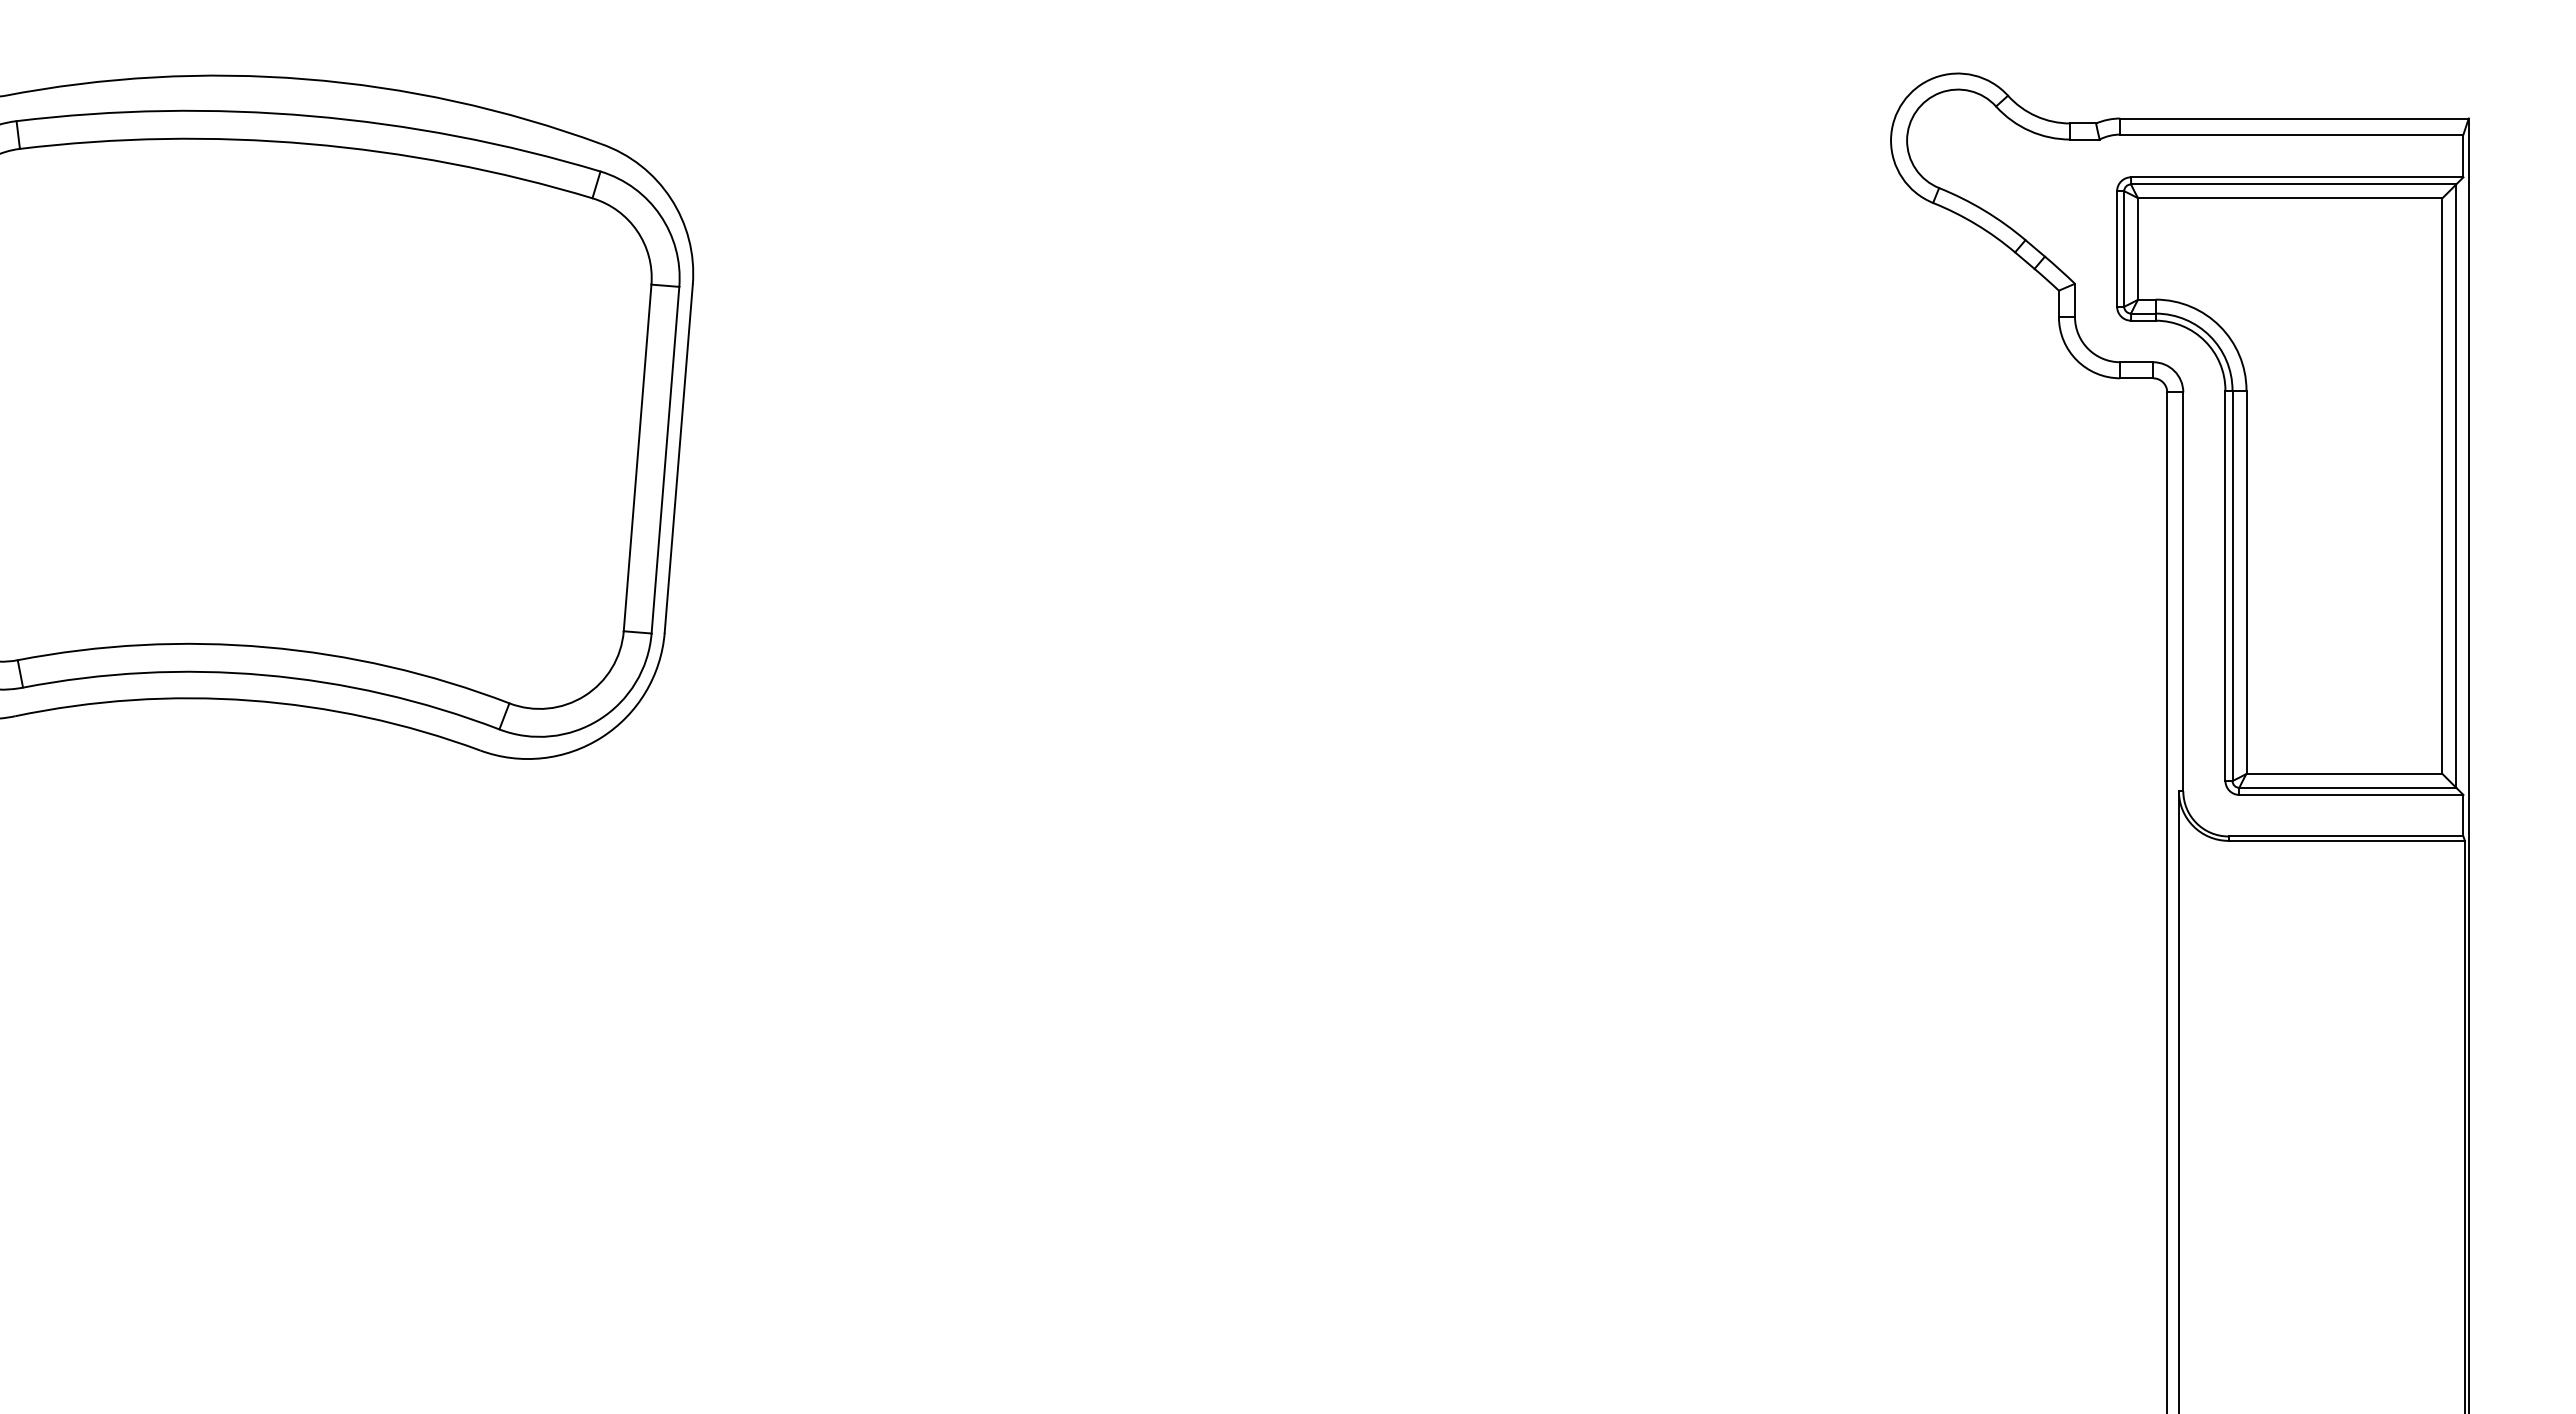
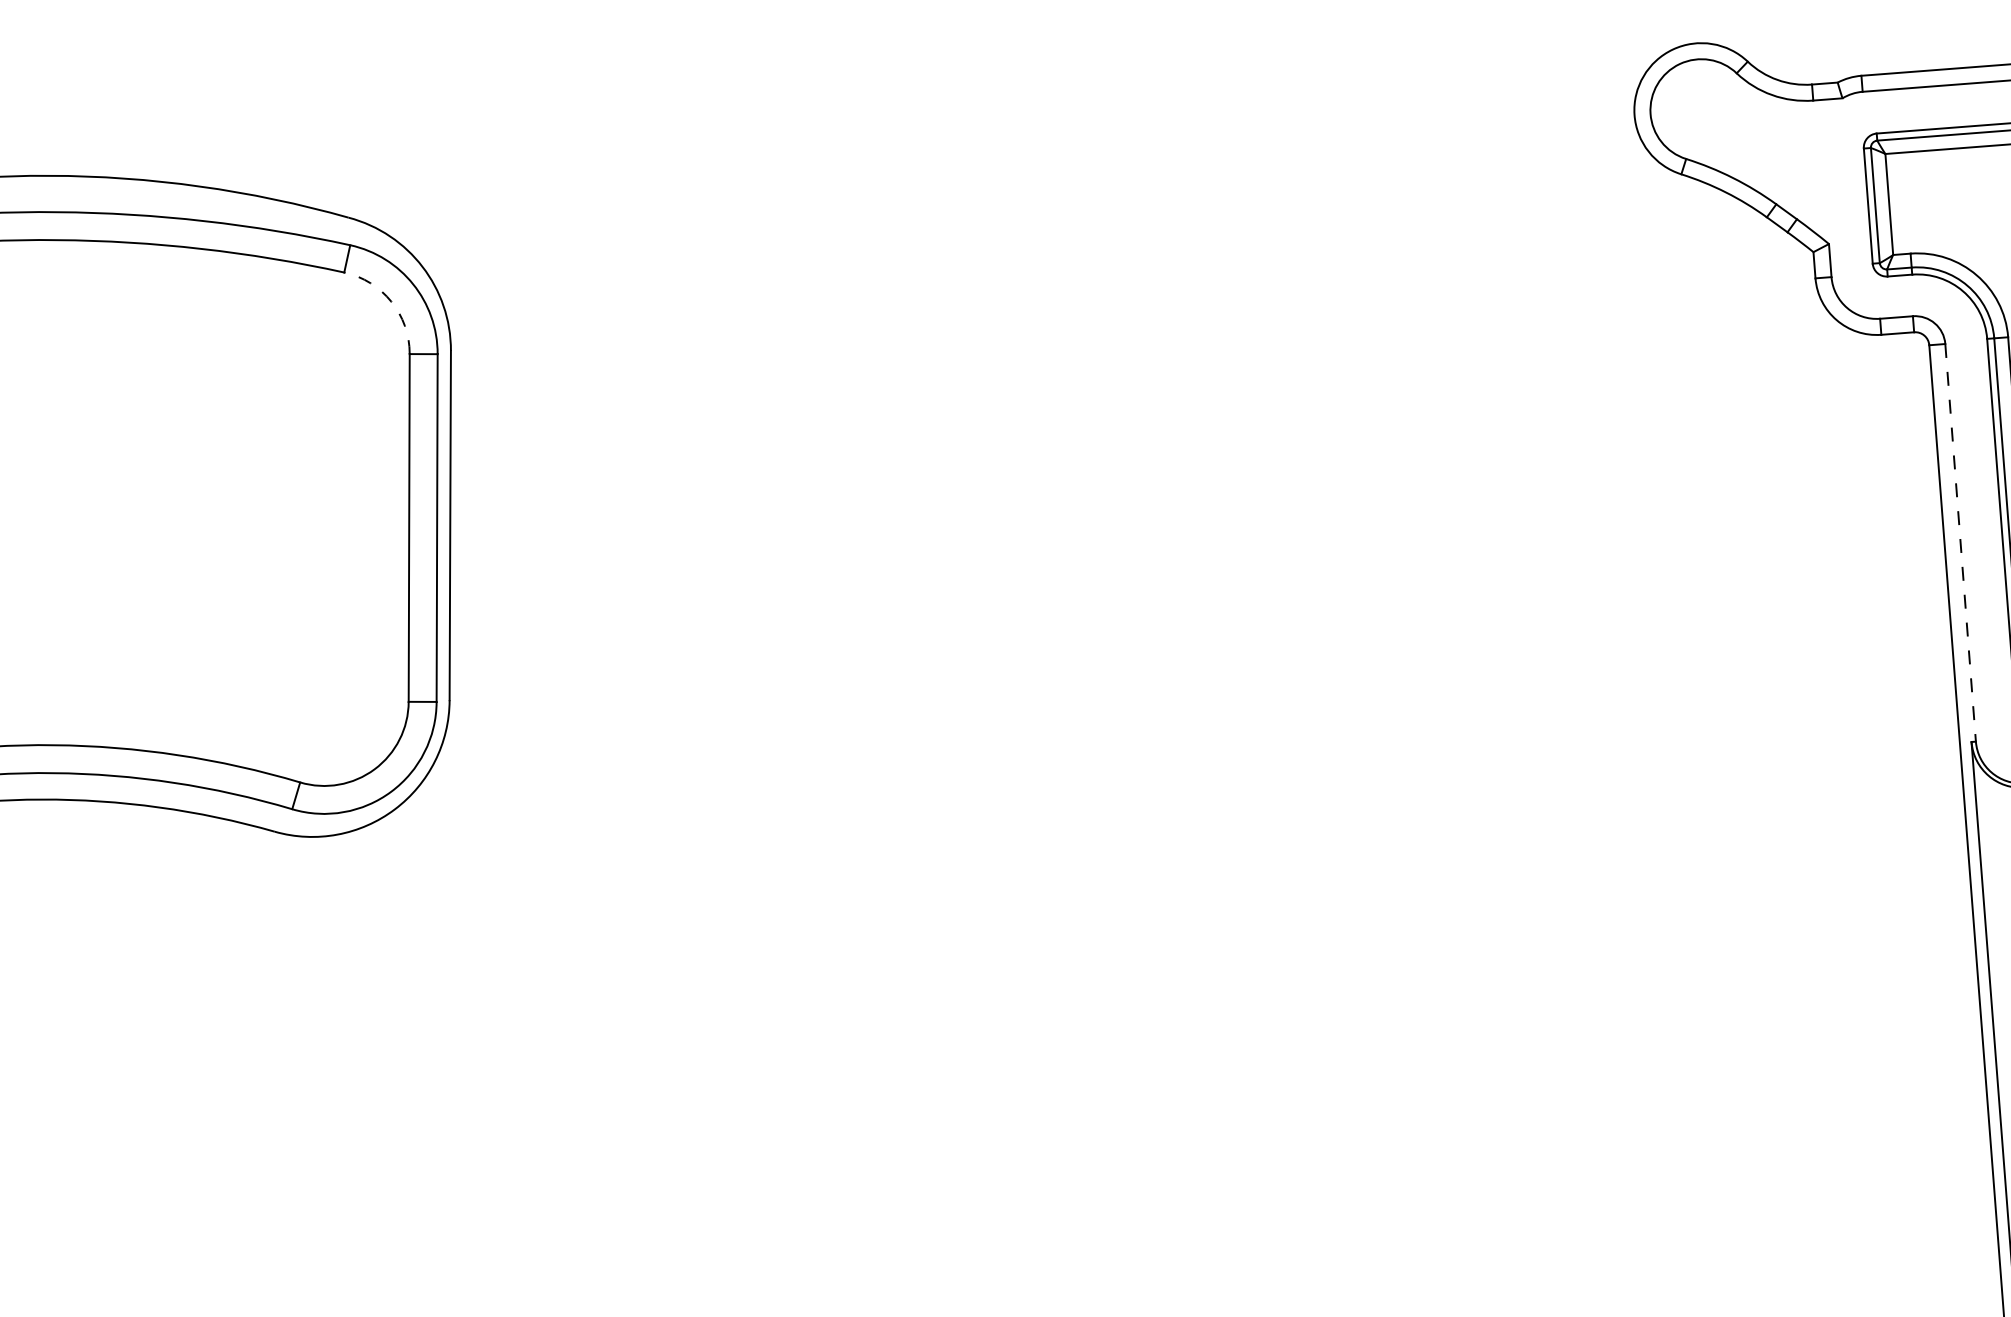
arc: (637, 231) -> (391, 302), solid -> dashed
line: (2183, 592) -> (1960, 543), solid -> dashed

